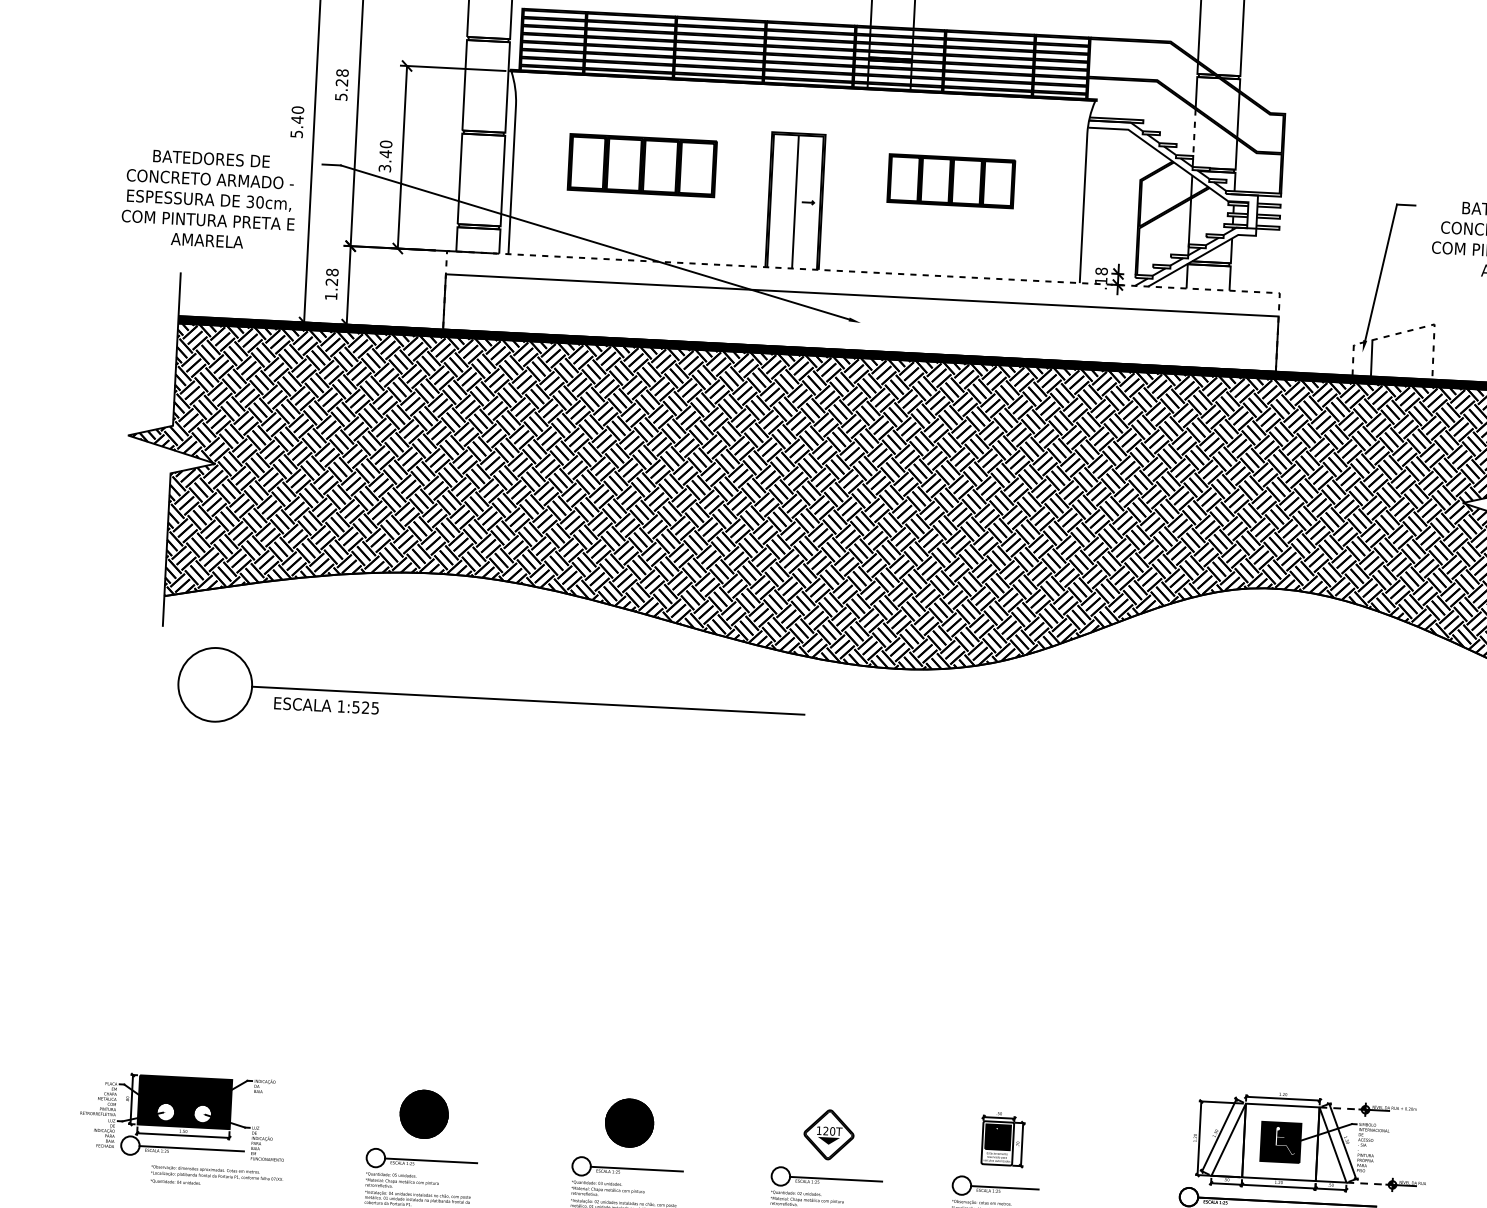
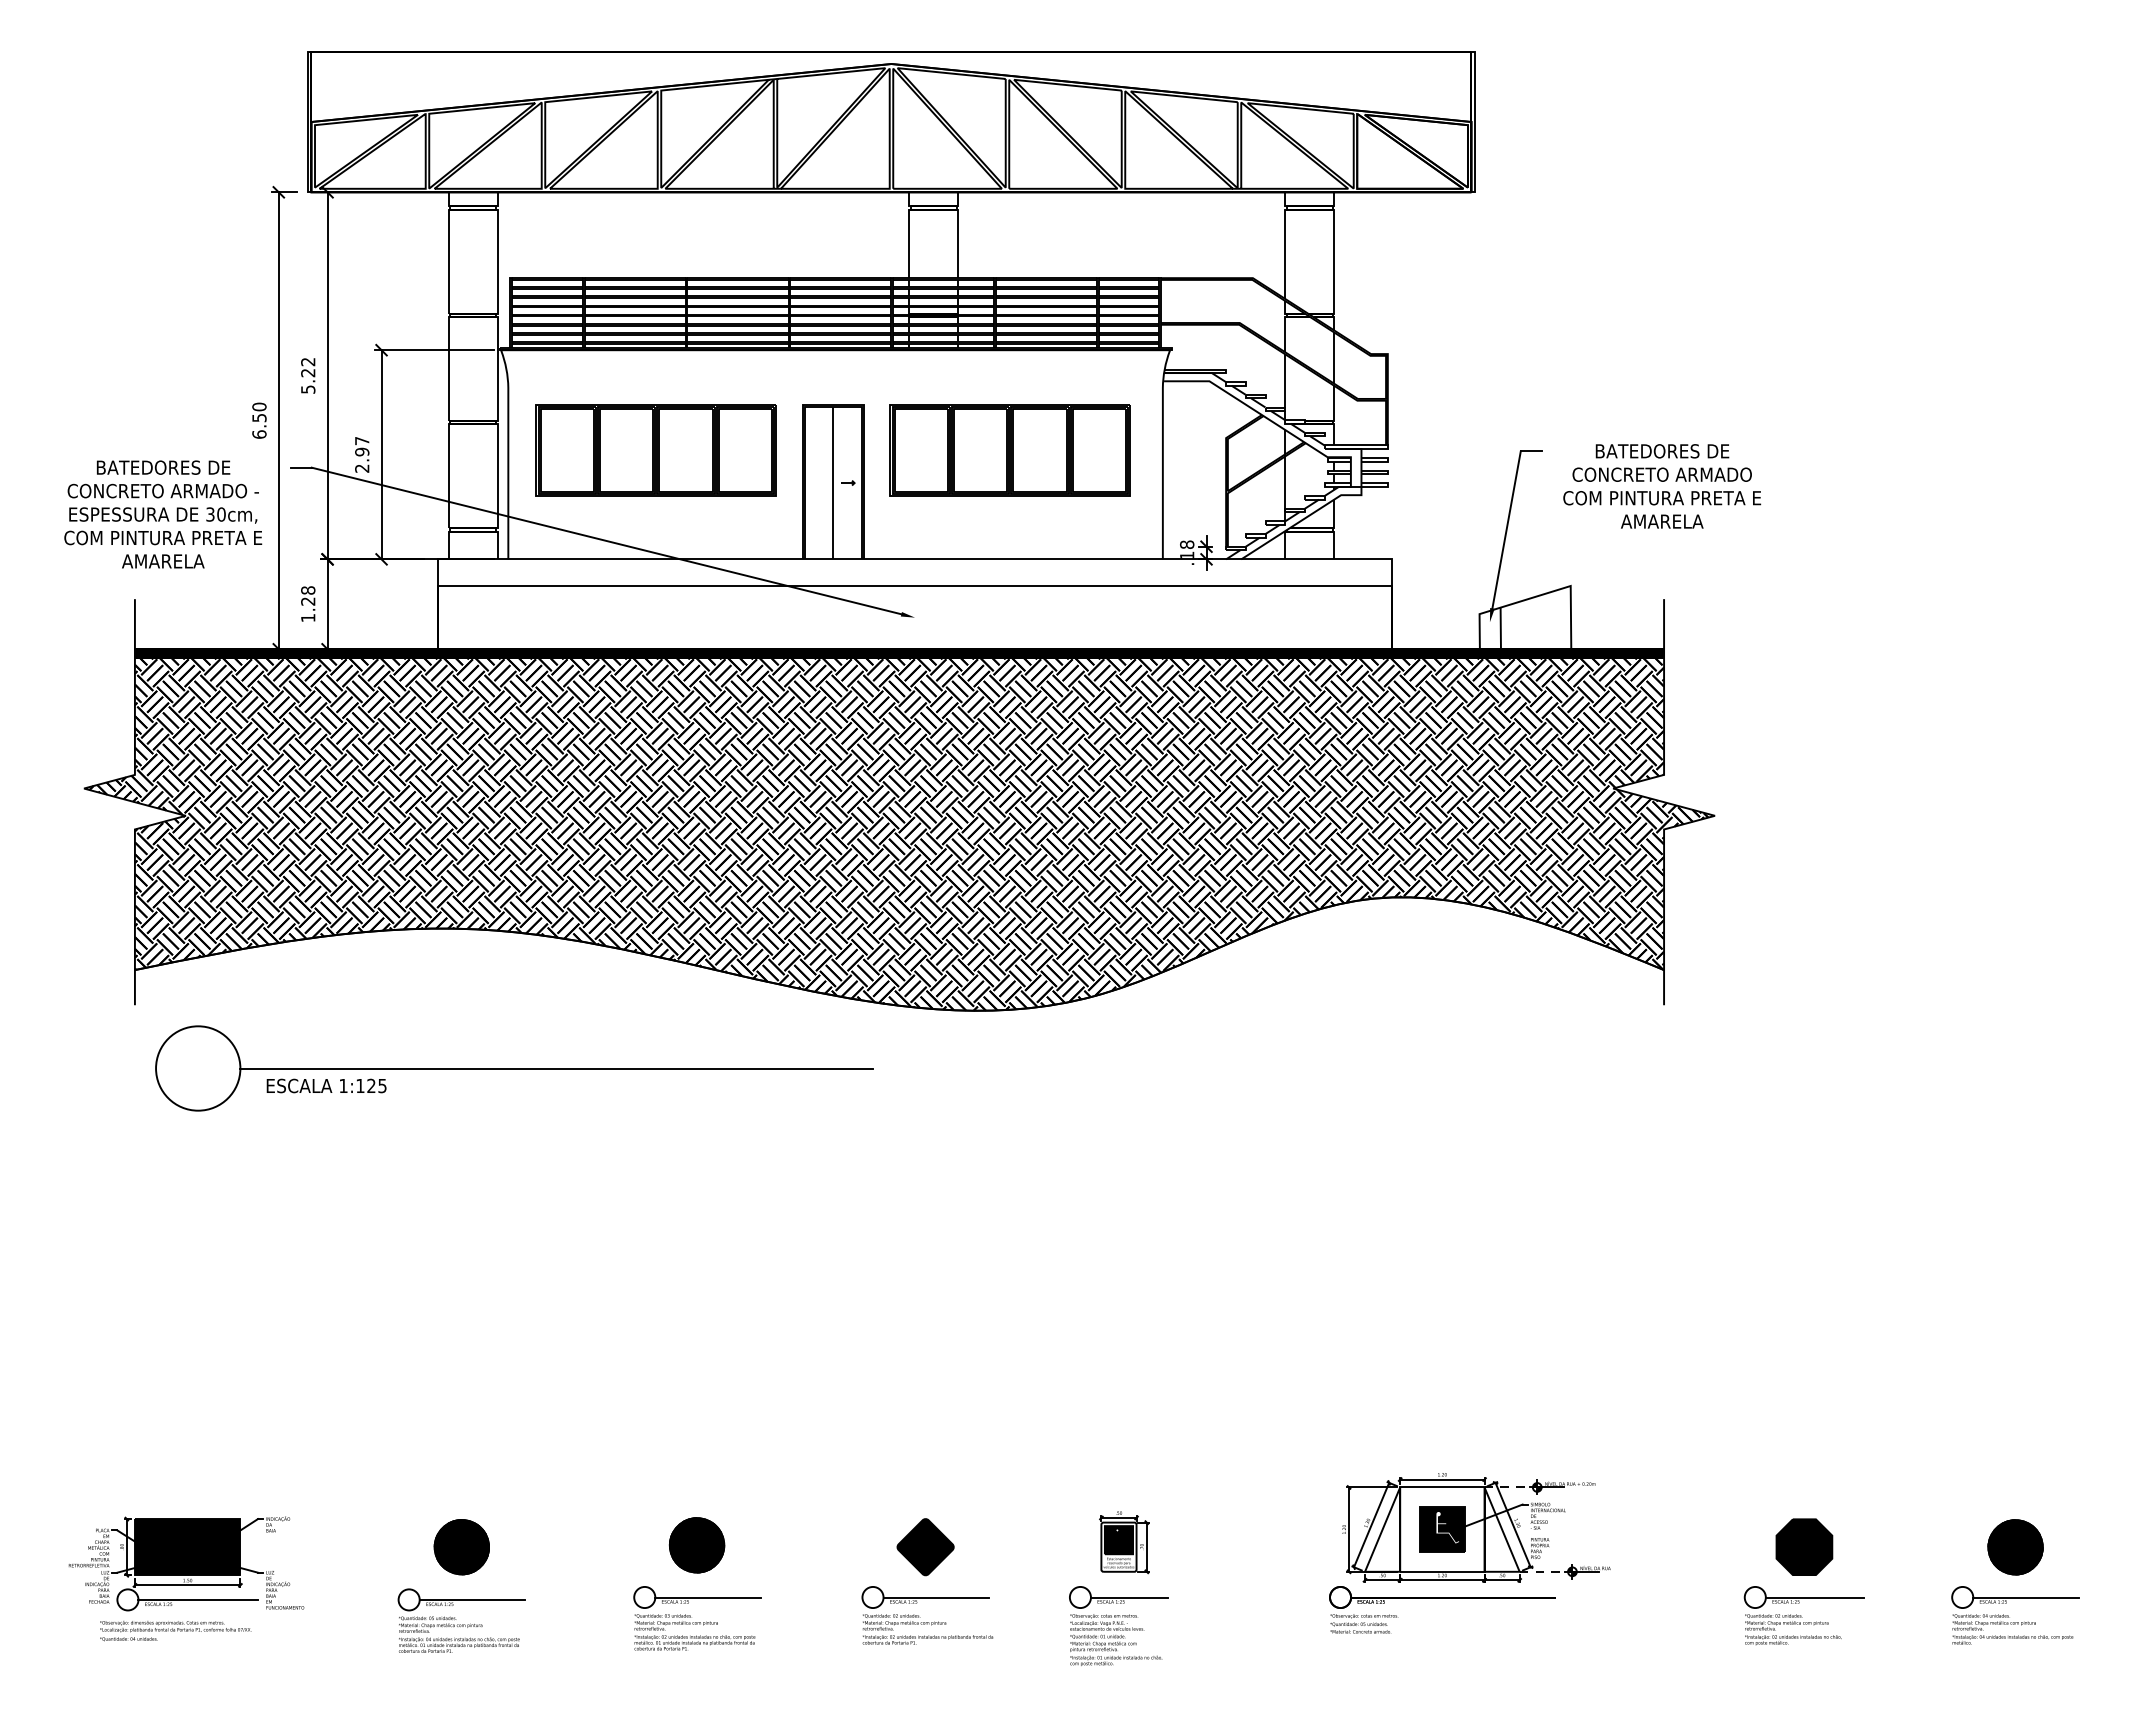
text: (342, 72) -> (308, 361), 5.28 -> 5.22
text: (297, 126) -> (259, 425), 5.40 -> 6.50
line: (1194, 132) -> (1285, 380), dashed -> solid
text: (385, 156) -> (362, 454), 3.40 -> 2.97
part: (641, 165) -> (655, 450), size x1.43
part: (950, 181) -> (1009, 450), size x1.67
line: (862, 272) -> (914, 559), dashed -> solid
line: (1406, 331) -> (1538, 595), dashed -> solid
text: (356, 707) -> (360, 1086), 1:525 -> 1:125
fill: (165, 1112) -> (166, 1559), added
fill: (202, 1113) -> (208, 1559), added
fill: (828, 1135) -> (925, 1547), added
text: (216, 1177) -> (175, 1631), moved

